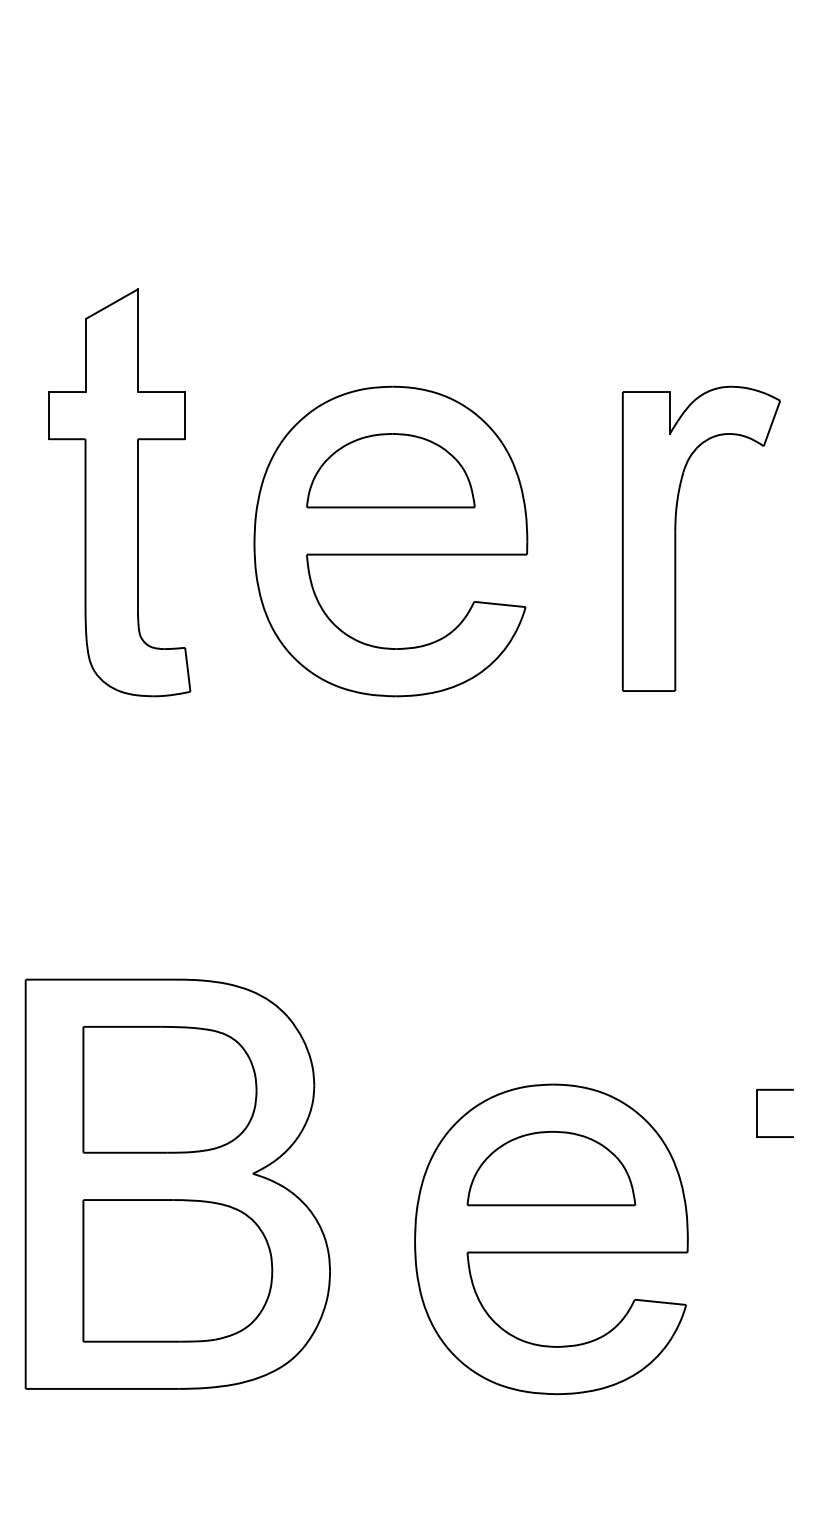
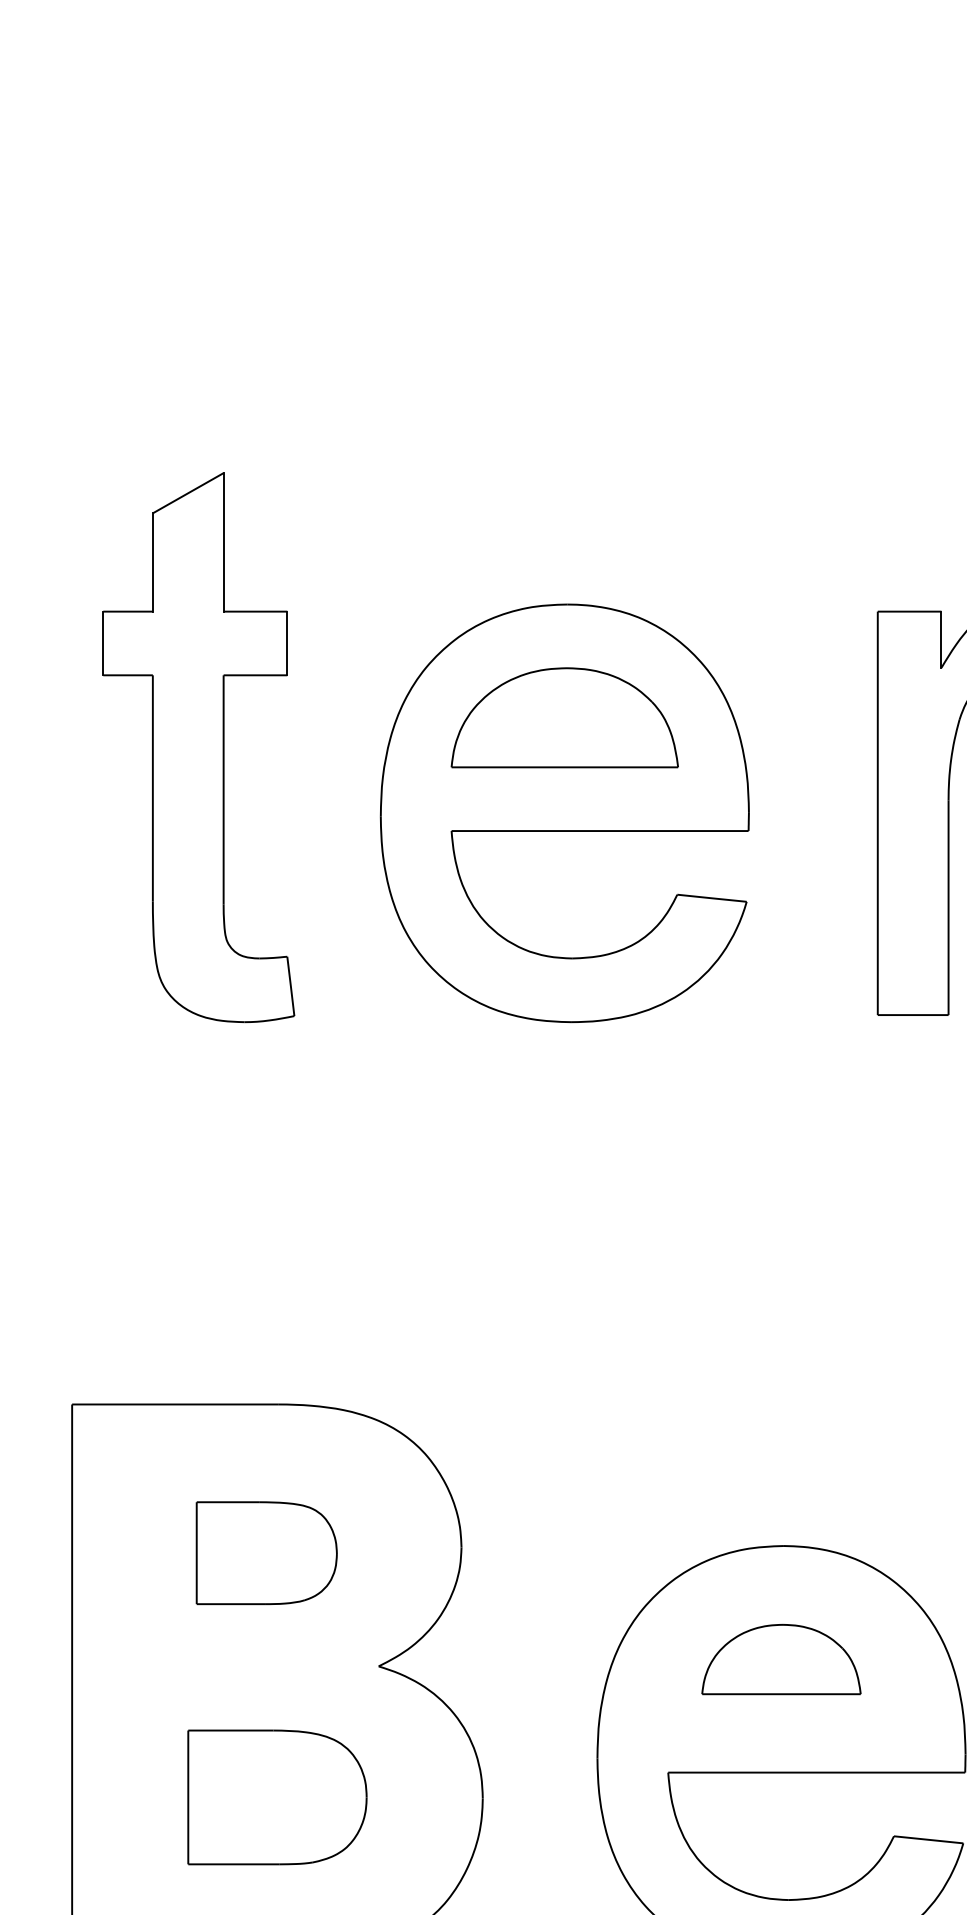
part: (169, 1089) -> (266, 1552), size x0.6
part: (551, 1168) -> (781, 1659), size x0.7
part: (177, 1270) -> (276, 1796), size x0.7

